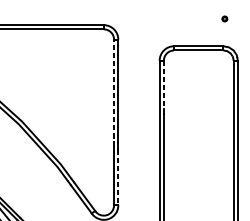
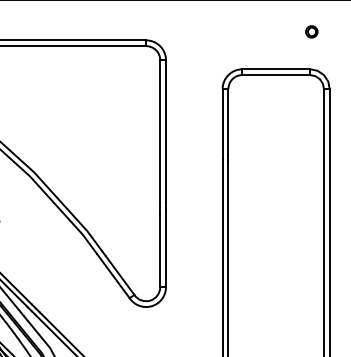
part: (224, 18) -> (311, 31), size x1.67
line: (163, 84) -> (228, 121), dashed -> solid
line: (114, 92) -> (160, 132), dashed -> solid
line: (118, 177) -> (166, 249), dashed -> solid

